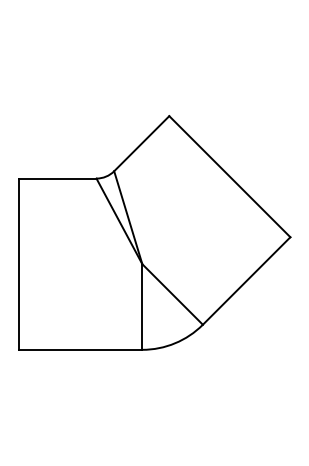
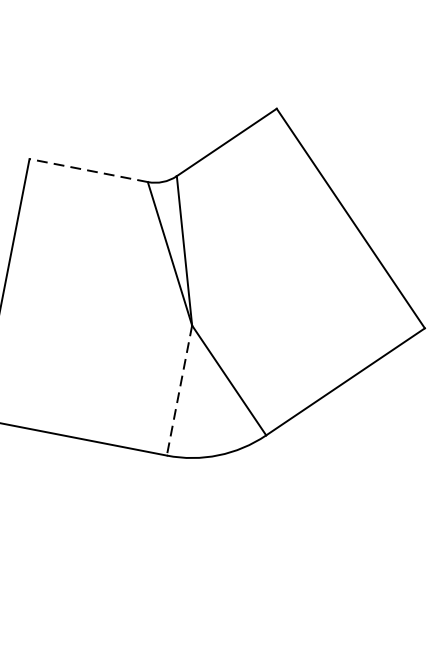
line: (57, 178) -> (88, 170), solid -> dashed
line: (142, 307) -> (179, 391), solid -> dashed

